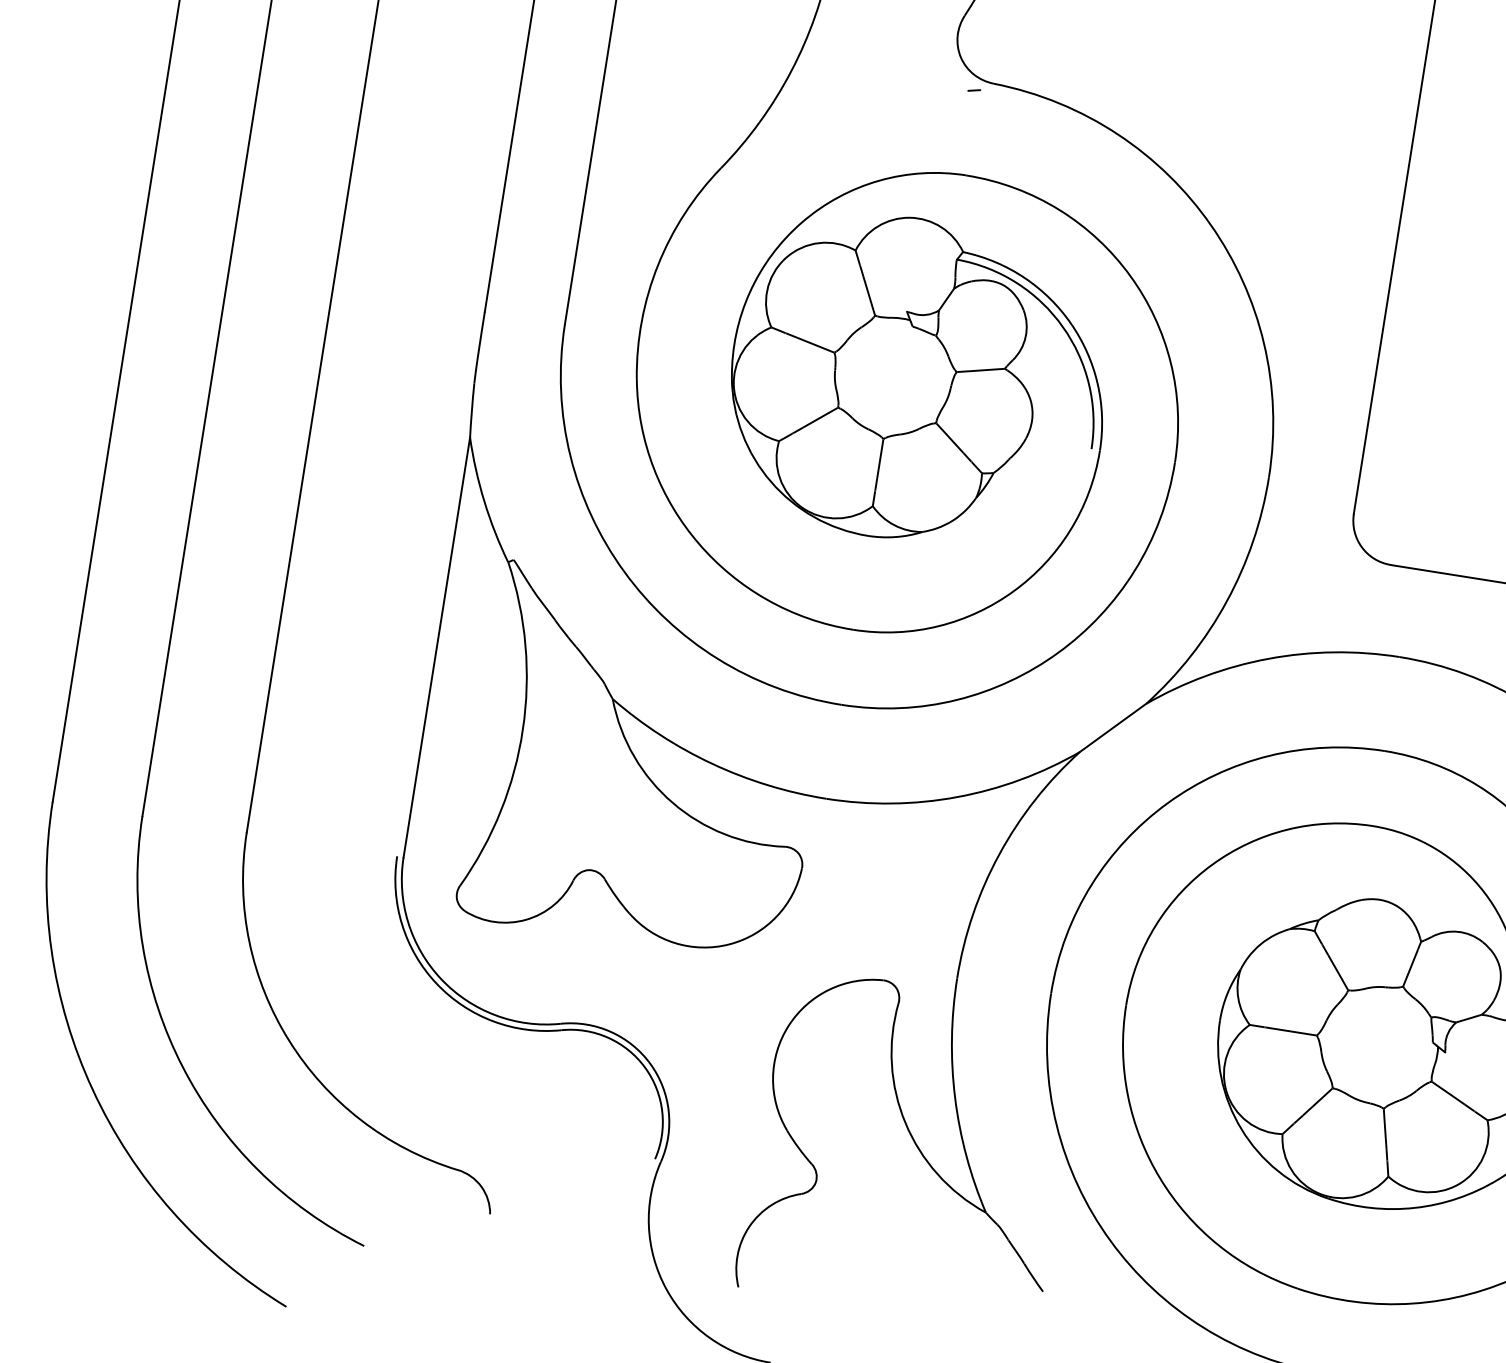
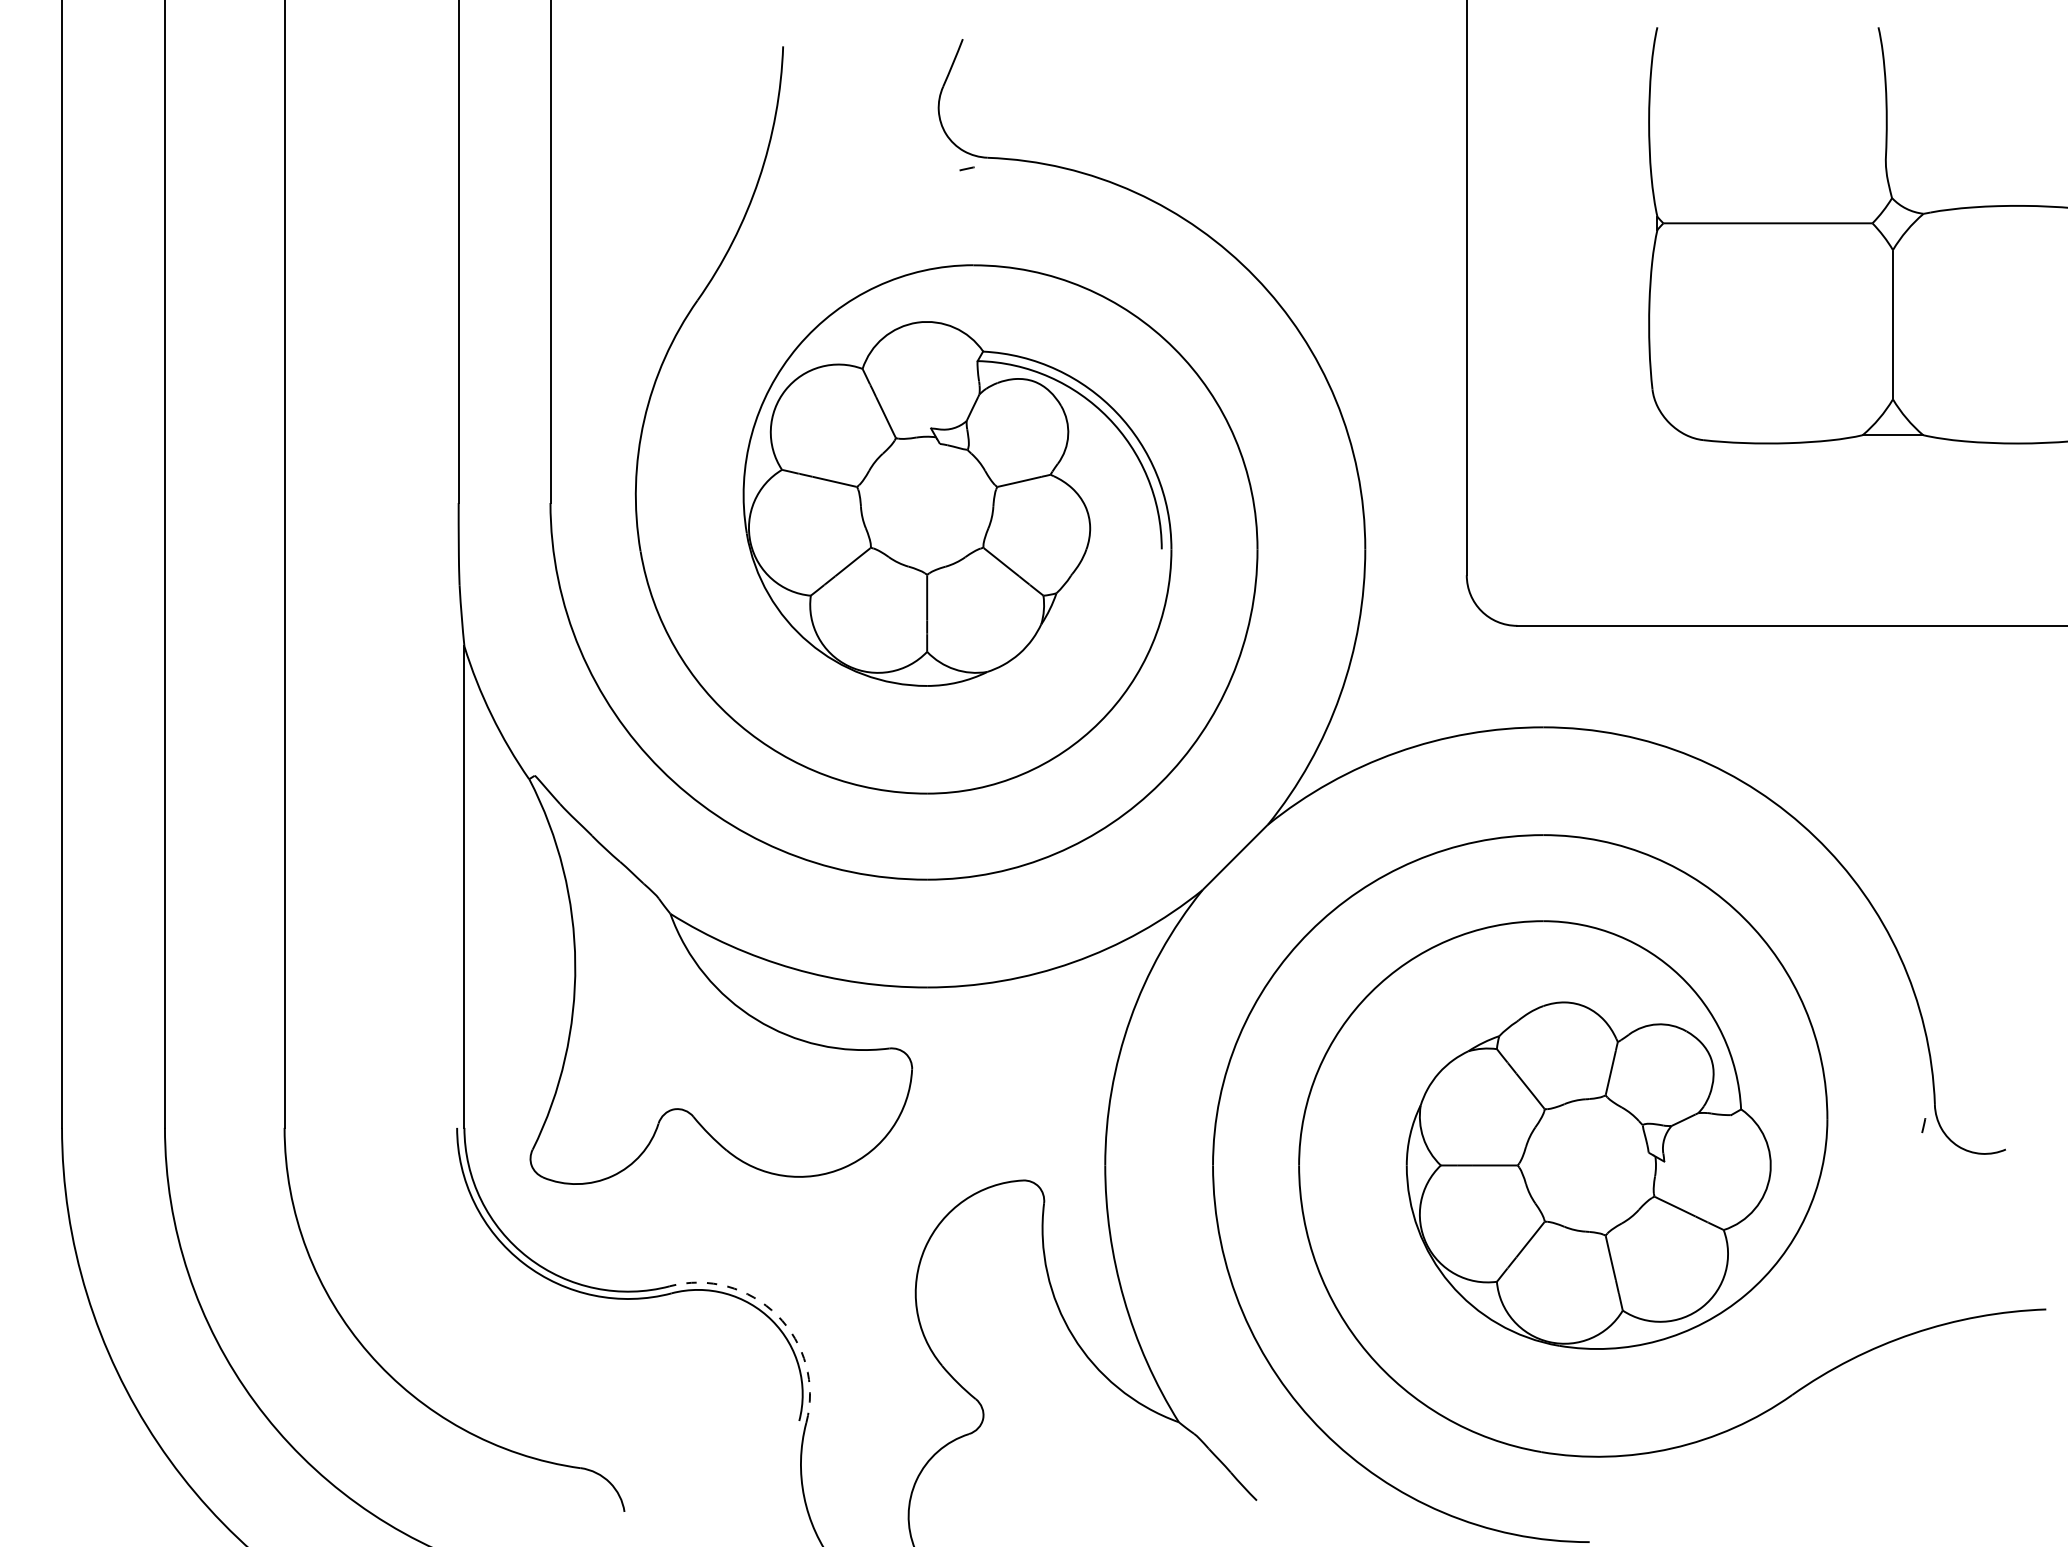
arc: (650, 1064) -> (777, 1315), solid -> dashed

